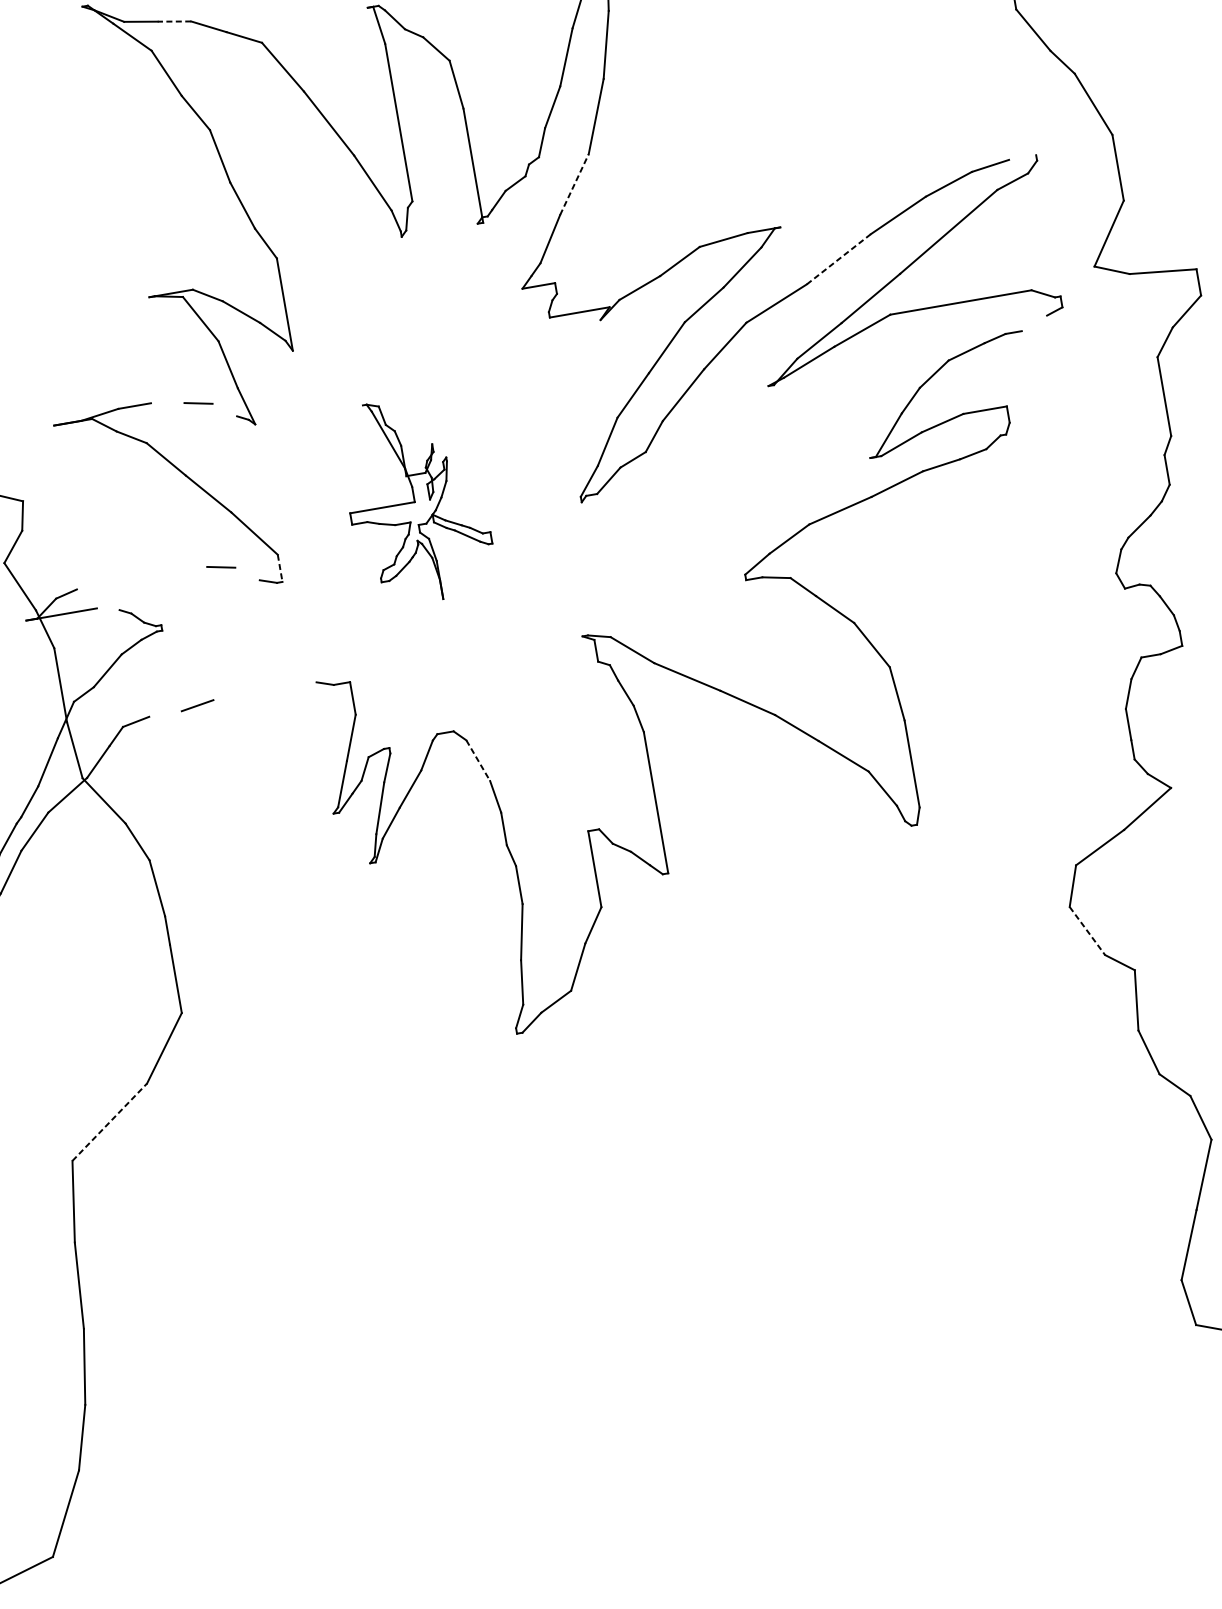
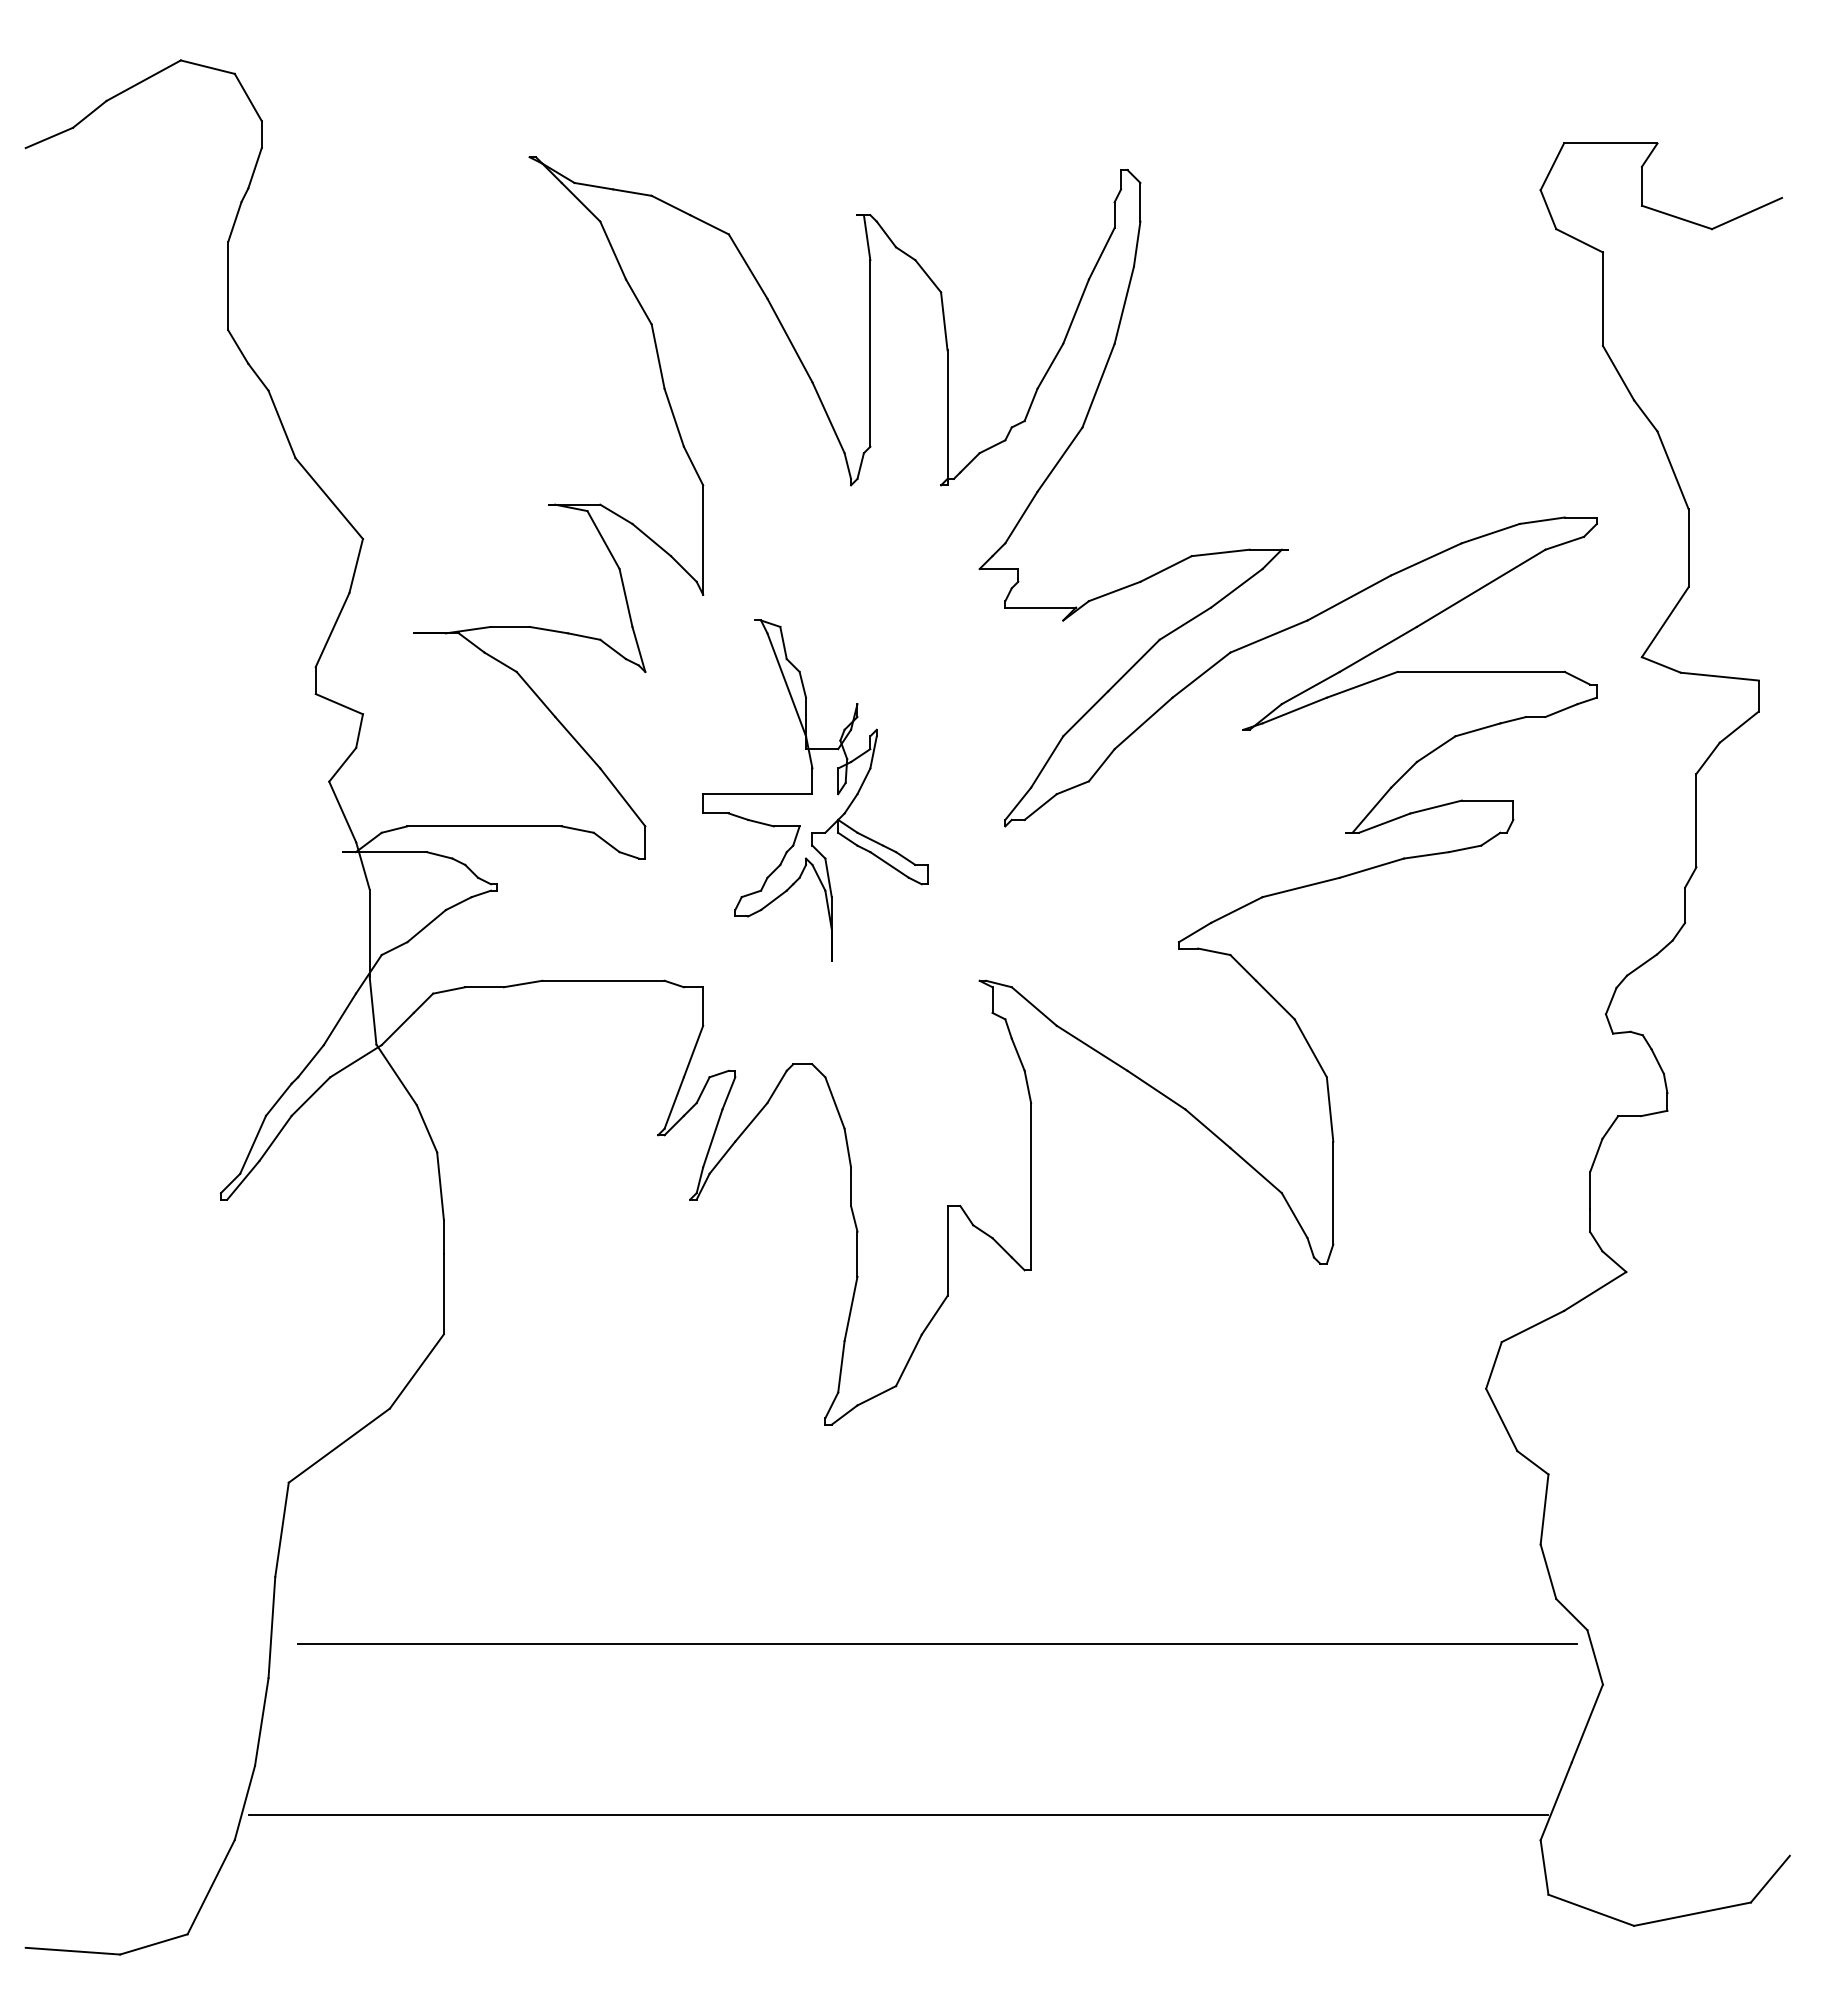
line: (174, 21) -> (632, 192), dashed -> solid
line: (1022, 157) -> (1580, 517), added
line: (574, 184) -> (1060, 459), dashed -> solid
line: (838, 259) -> (1348, 598), dashed -> solid
line: (1034, 323) -> (1561, 710), added
line: (167, 402) -> (548, 629), added
line: (225, 410) -> (613, 649), added
part: (416, 499) -> (815, 790), size x1.43
line: (280, 568) -> (645, 842), dashed -> solid
line: (247, 574) -> (606, 842), added
line: (142, 578) -> (484, 826), added
line: (108, 609) -> (439, 855), added
line: (264, 690) -> (603, 980), added
line: (165, 714) -> (484, 987), added
line: (478, 761) -> (835, 1103), dashed -> solid
line: (1087, 930) -> (1501, 1419), dashed -> solid
line: (109, 1122) -> (339, 1445), dashed -> solid
line: (643, 1202) -> (937, 1643), added
line: (634, 1352) -> (897, 1814), added

